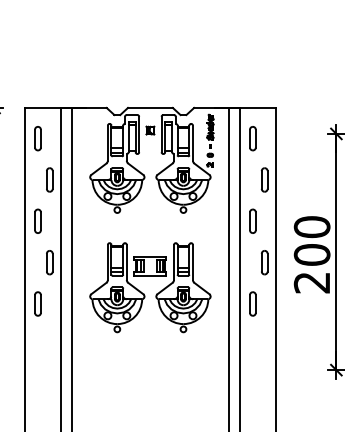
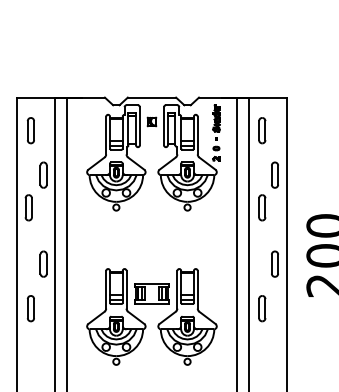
part: (37, 220) -> (28, 206), moved
part: (252, 220) -> (261, 206), moved
part: (144, 293) -> (145, 323), moved

